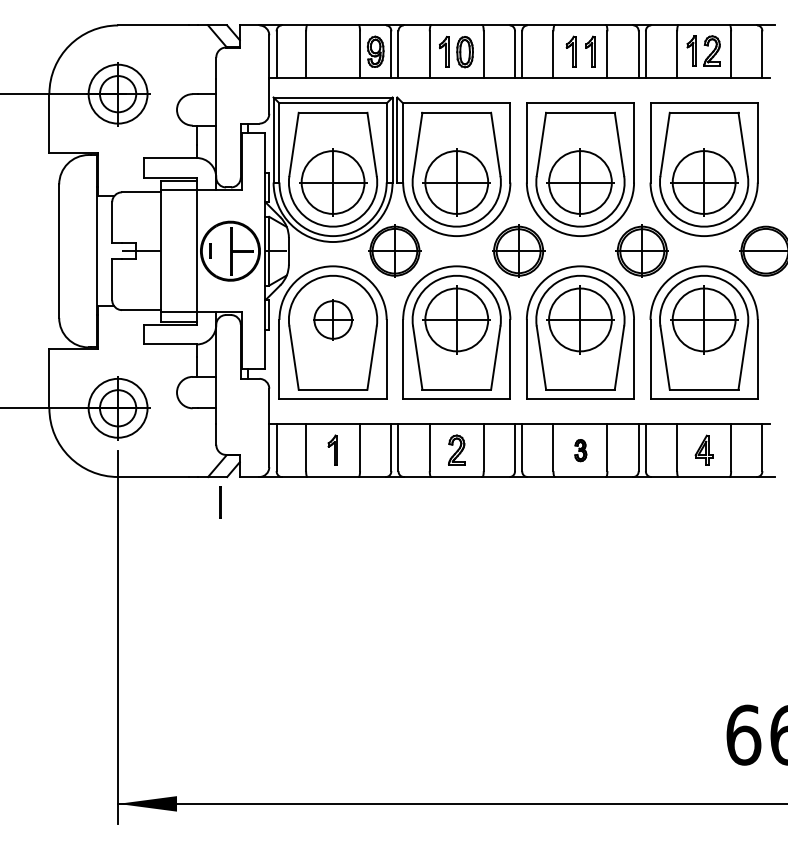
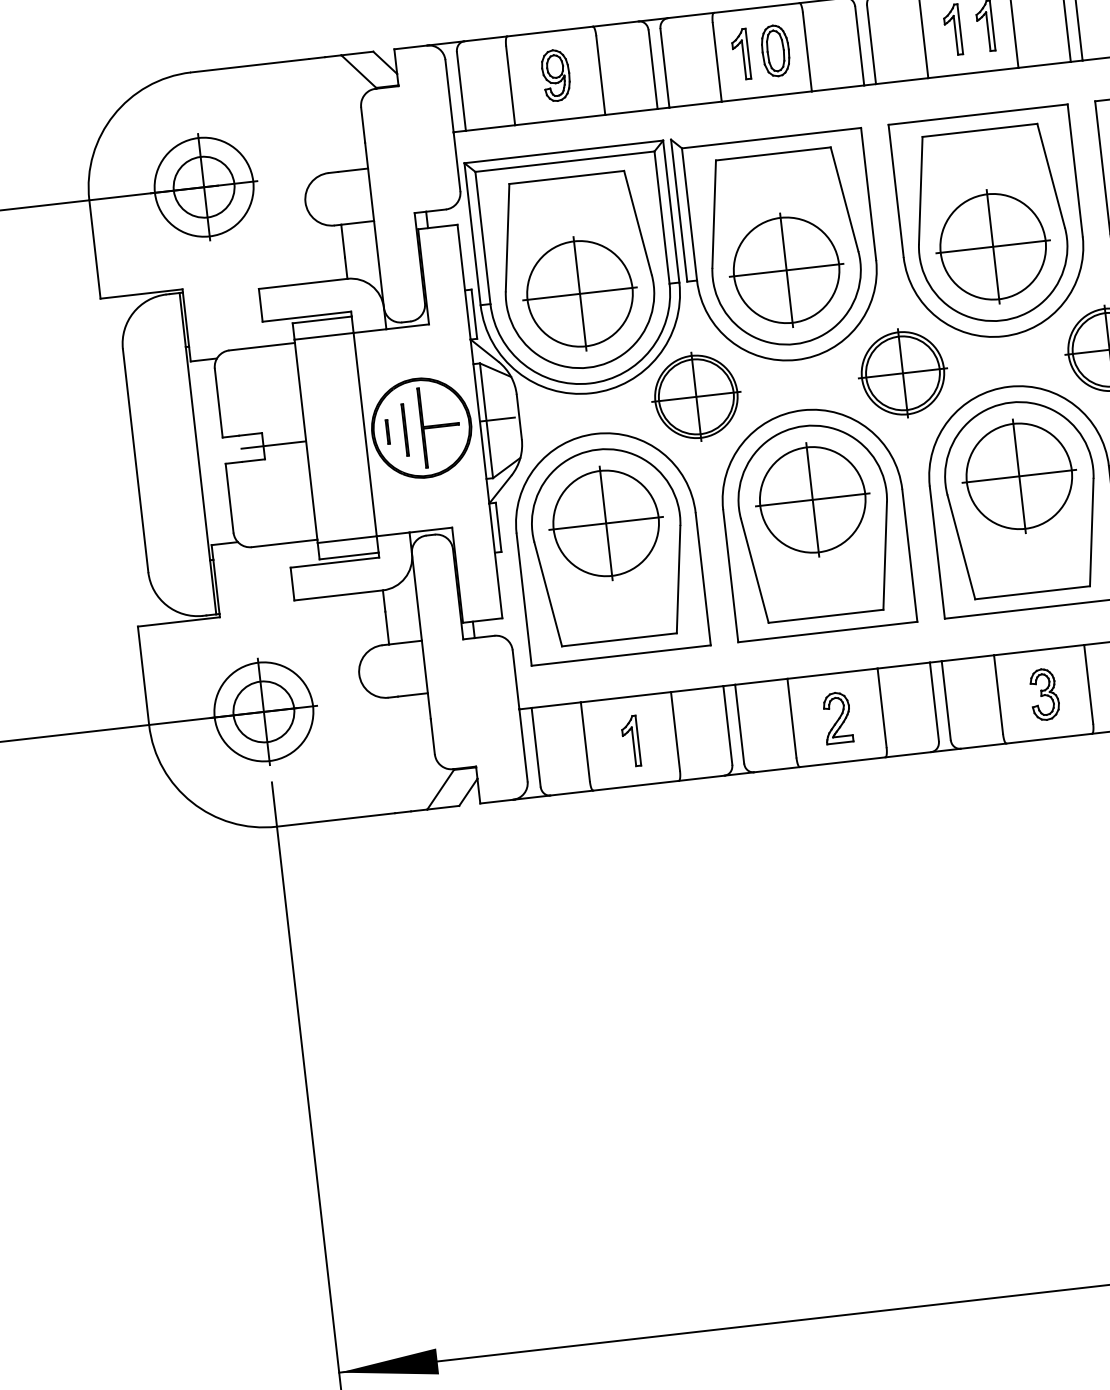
part: (375, 51) -> (555, 74), moved
part: (333, 319) -> (606, 522), size x1.67
part: (580, 450) -> (1044, 694), size x1.43
line: (220, 502) -> (405, 430), moved

